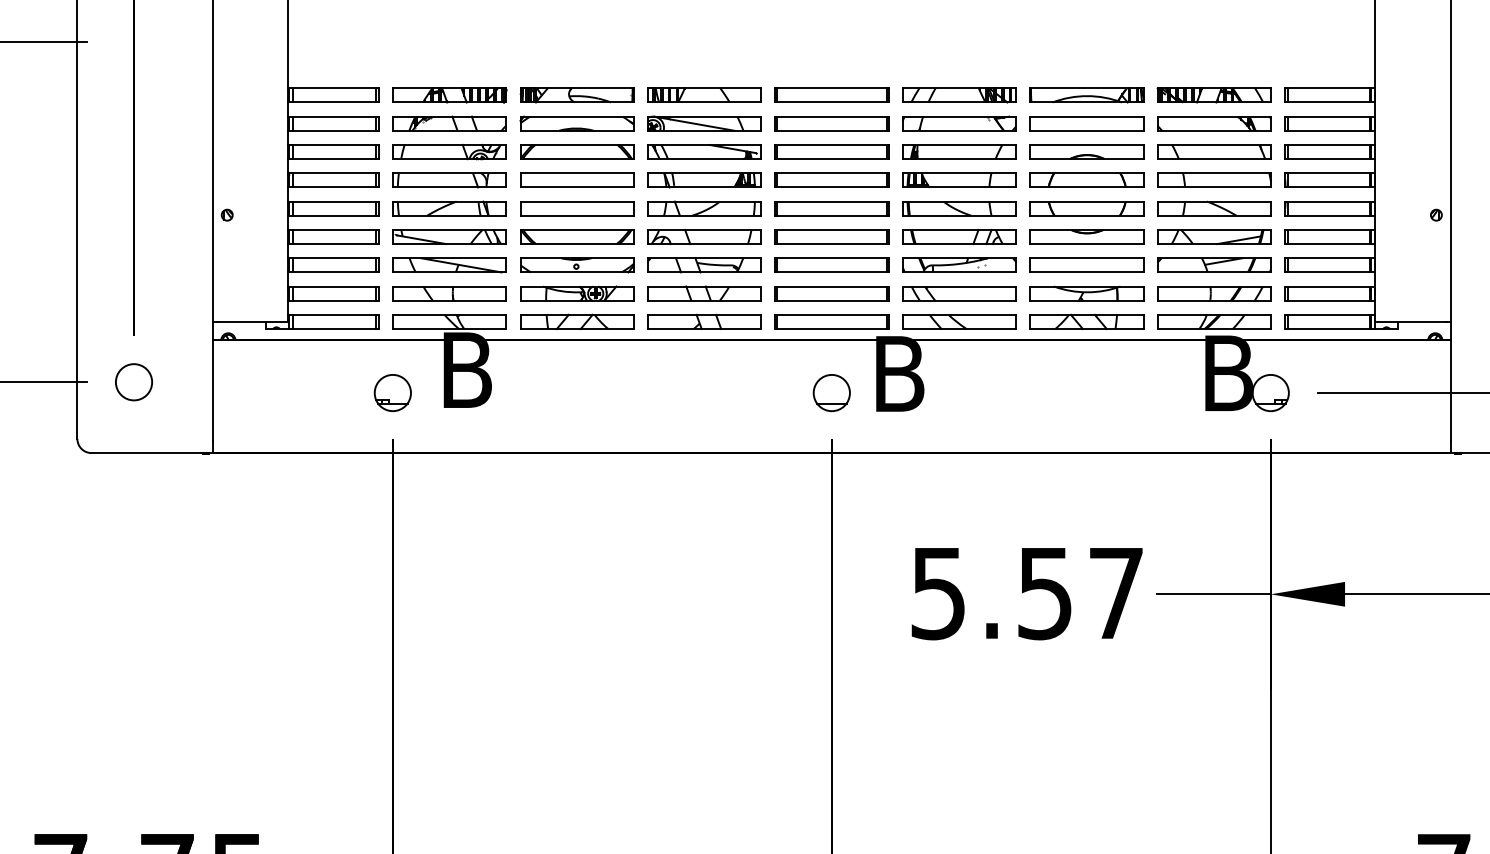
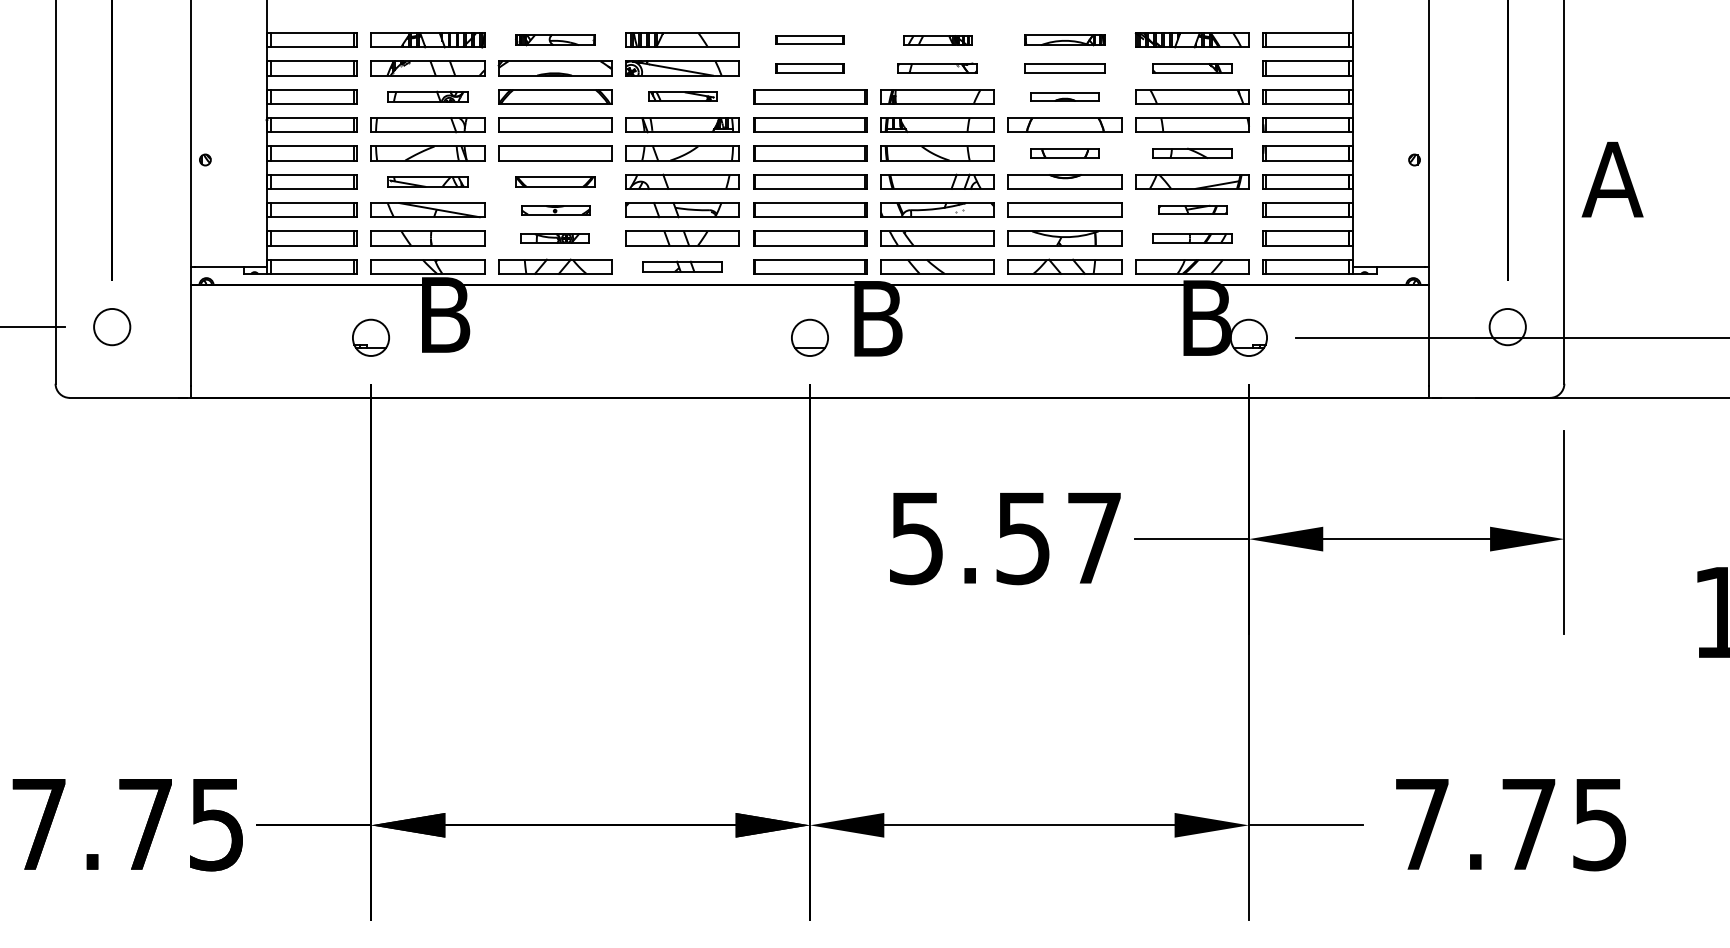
part: (832, 94) -> (810, 39), size x0.6
part: (577, 95) -> (555, 40), size x0.7
part: (959, 95) -> (937, 40), size x0.6
part: (1086, 95) -> (1064, 40), size x0.7
part: (832, 123) -> (810, 68), size x0.6
part: (959, 123) -> (937, 68), size x0.7
part: (1086, 123) -> (1064, 68), size x0.7
part: (1214, 123) -> (1192, 68), size x0.7
part: (449, 151) -> (427, 96), size x0.7
part: (704, 151) -> (682, 96), size x0.6
part: (1086, 151) -> (1064, 96), size x0.6
part: (1086, 208) -> (1064, 153), size x0.6
part: (1214, 208) -> (1192, 153), size x0.7
part: (449, 236) -> (427, 181), size x0.7
part: (577, 236) -> (555, 181), size x0.7
part: (1214, 264) -> (1192, 209), size x0.6
part: (577, 265) -> (555, 210), size x0.6
part: (577, 293) -> (555, 238), size x0.6
part: (1214, 293) -> (1192, 238), size x0.7
part: (704, 321) -> (682, 266), size x0.7

